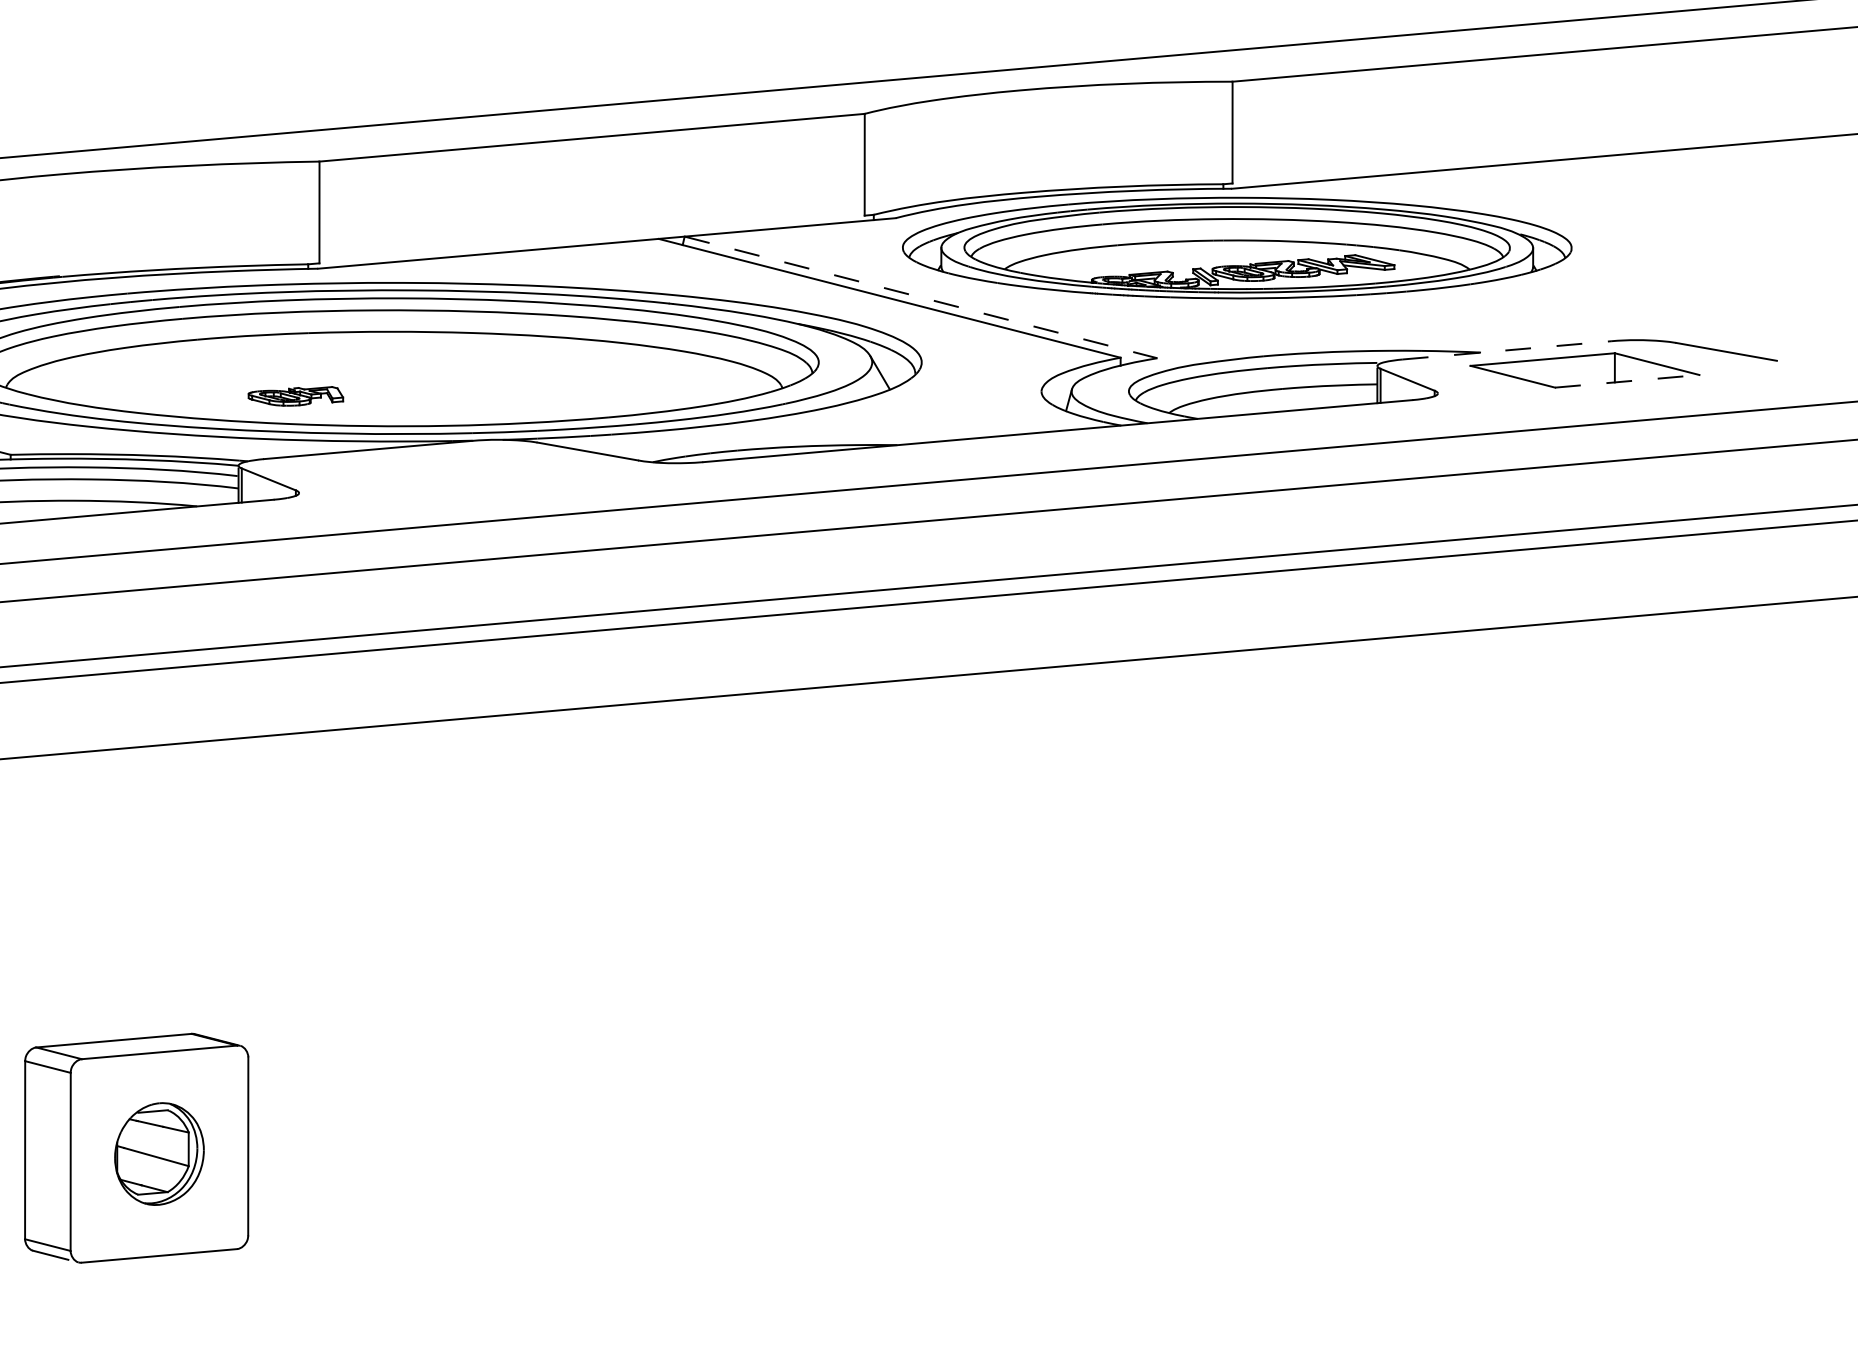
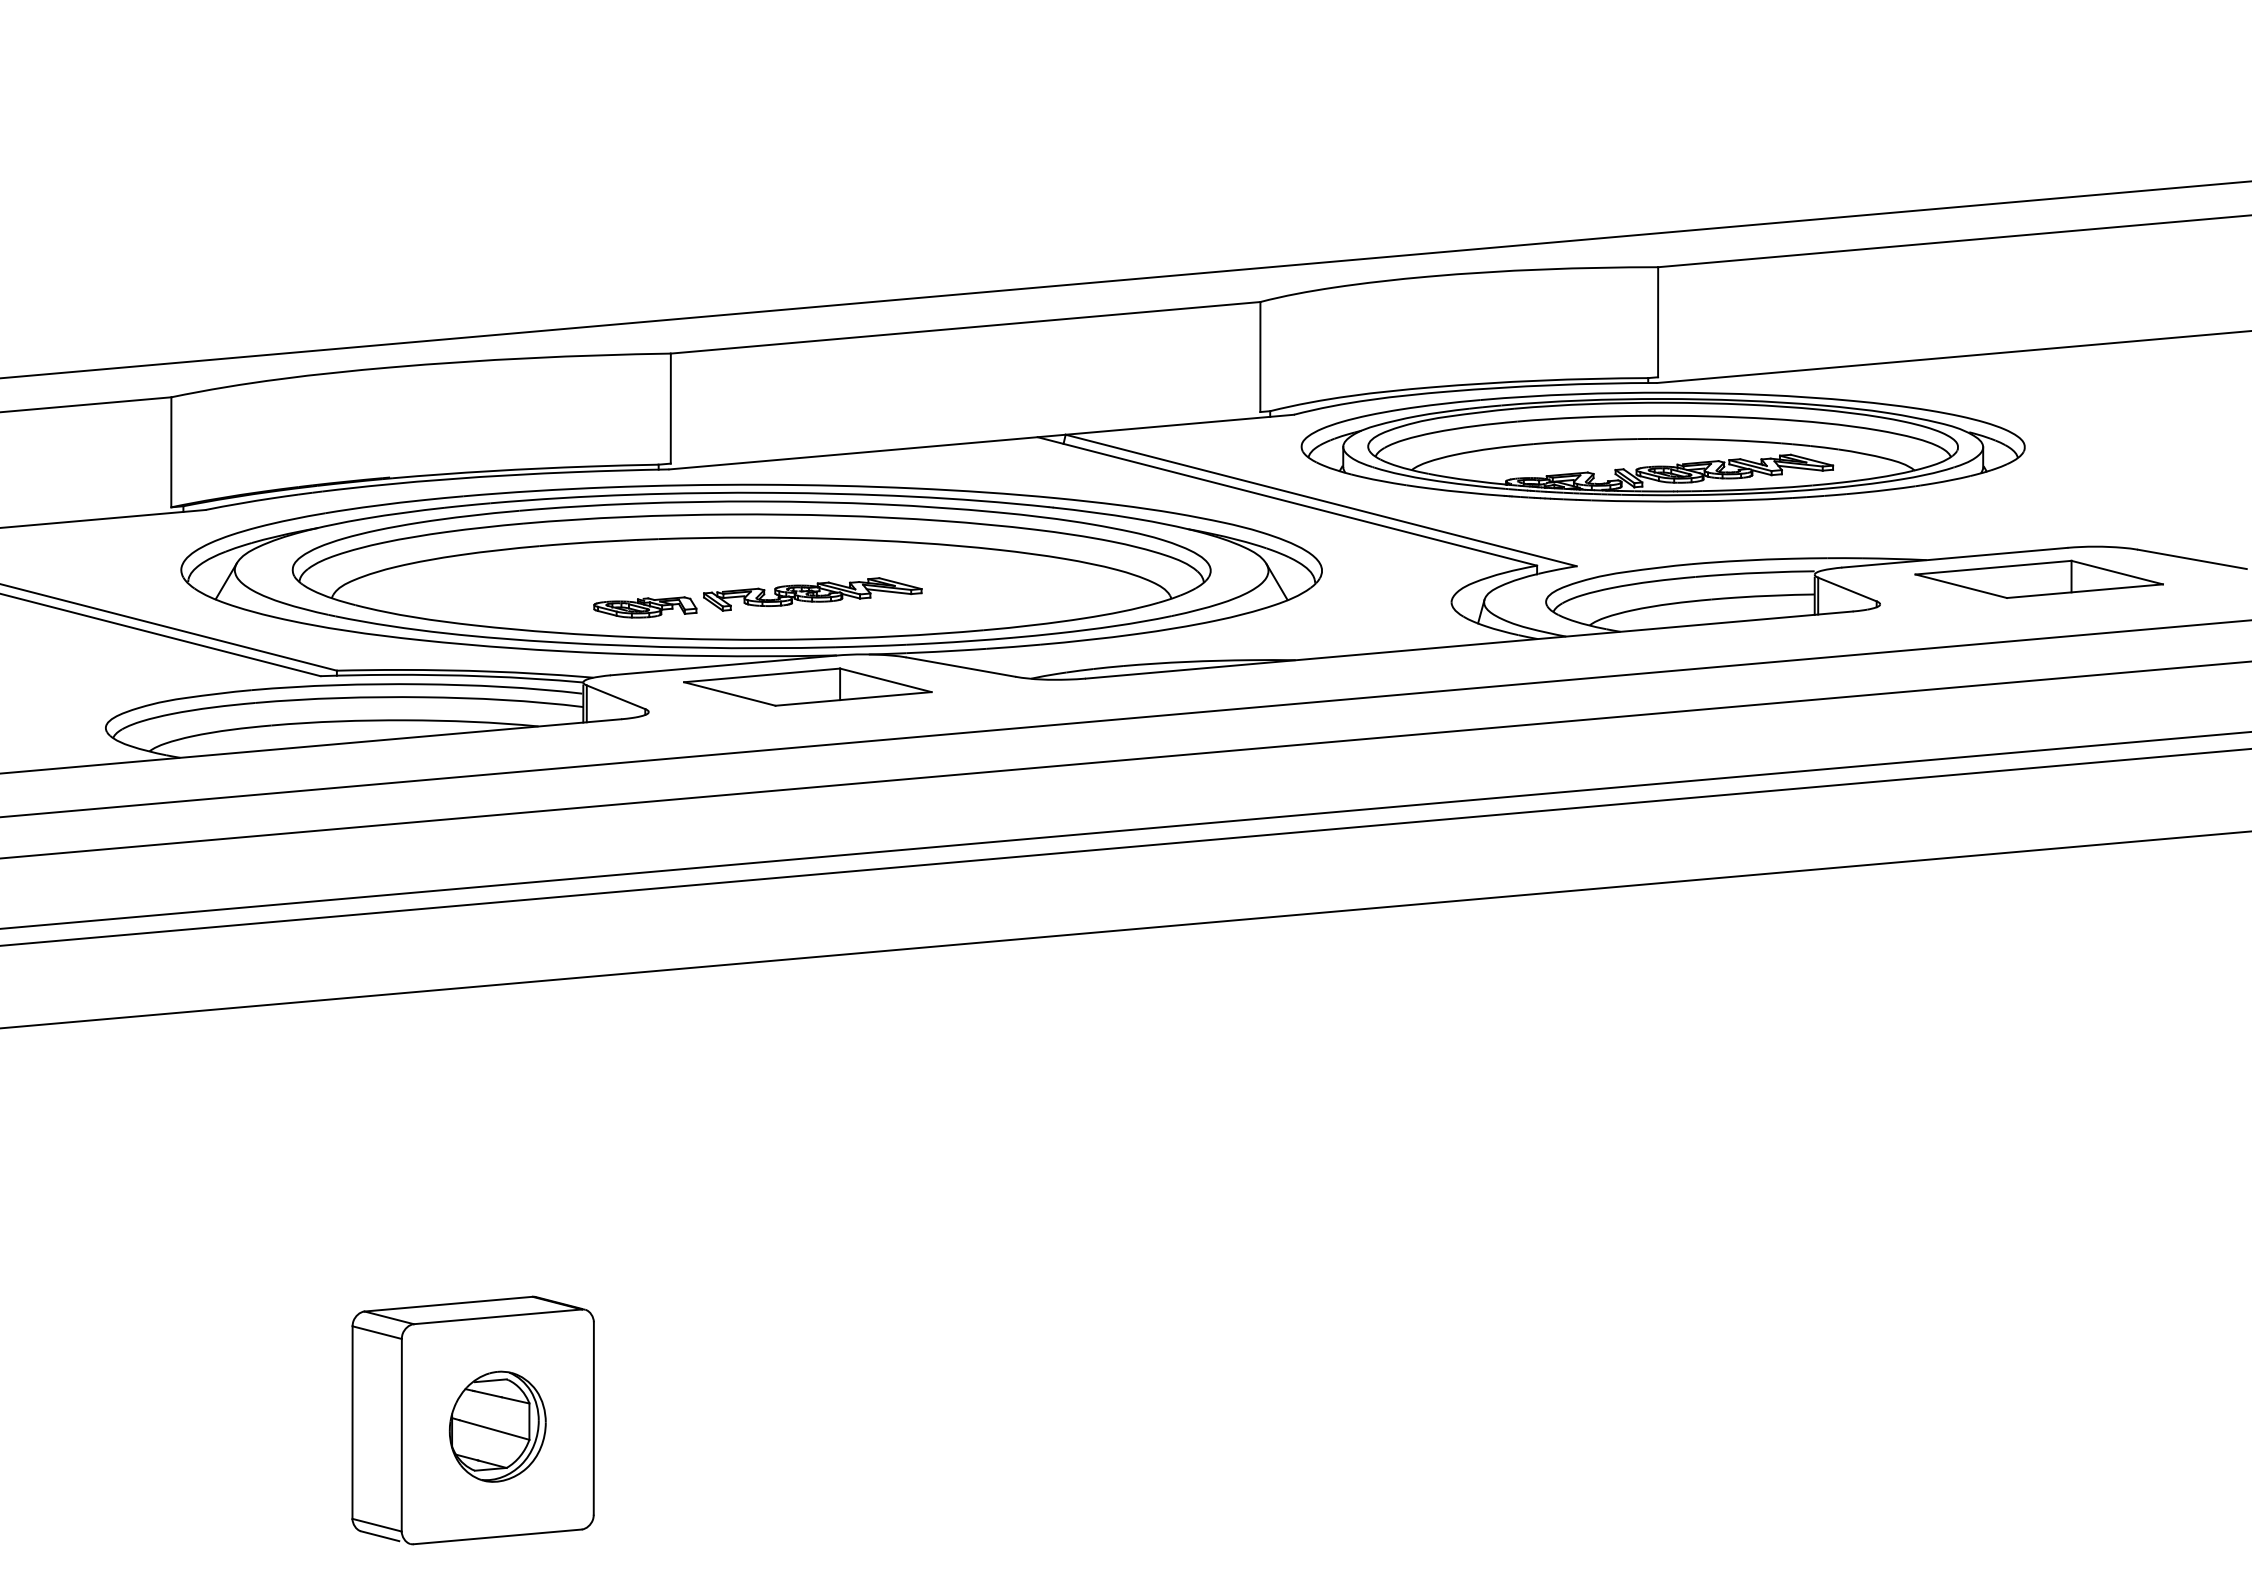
line: (921, 297) -> (1321, 500), dashed -> solid
line: (1507, 350) -> (1955, 557), dashed -> solid
line: (1627, 381) -> (2085, 591), dashed -> solid
part: (450, 384) -> (812, 594), added
part: (445, 469) -> (807, 686), added

